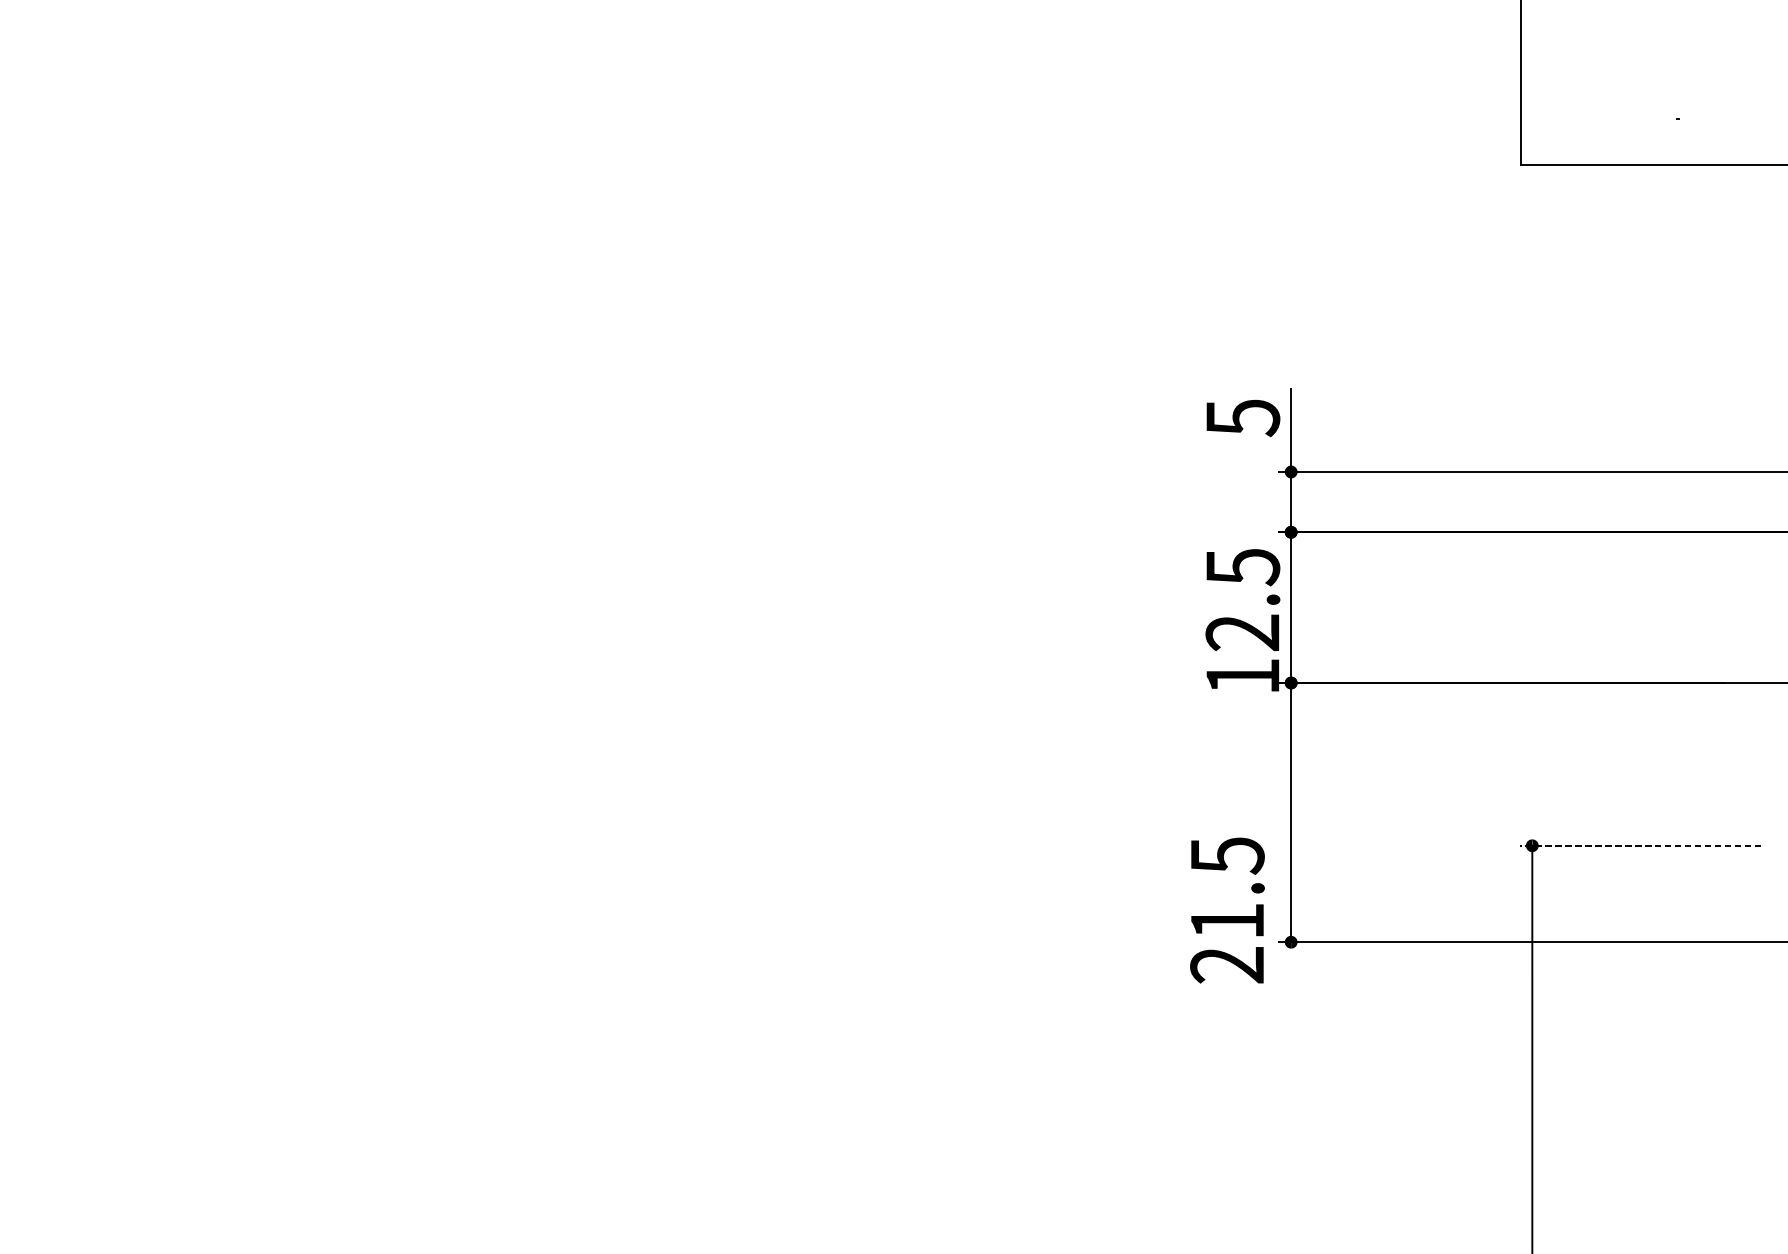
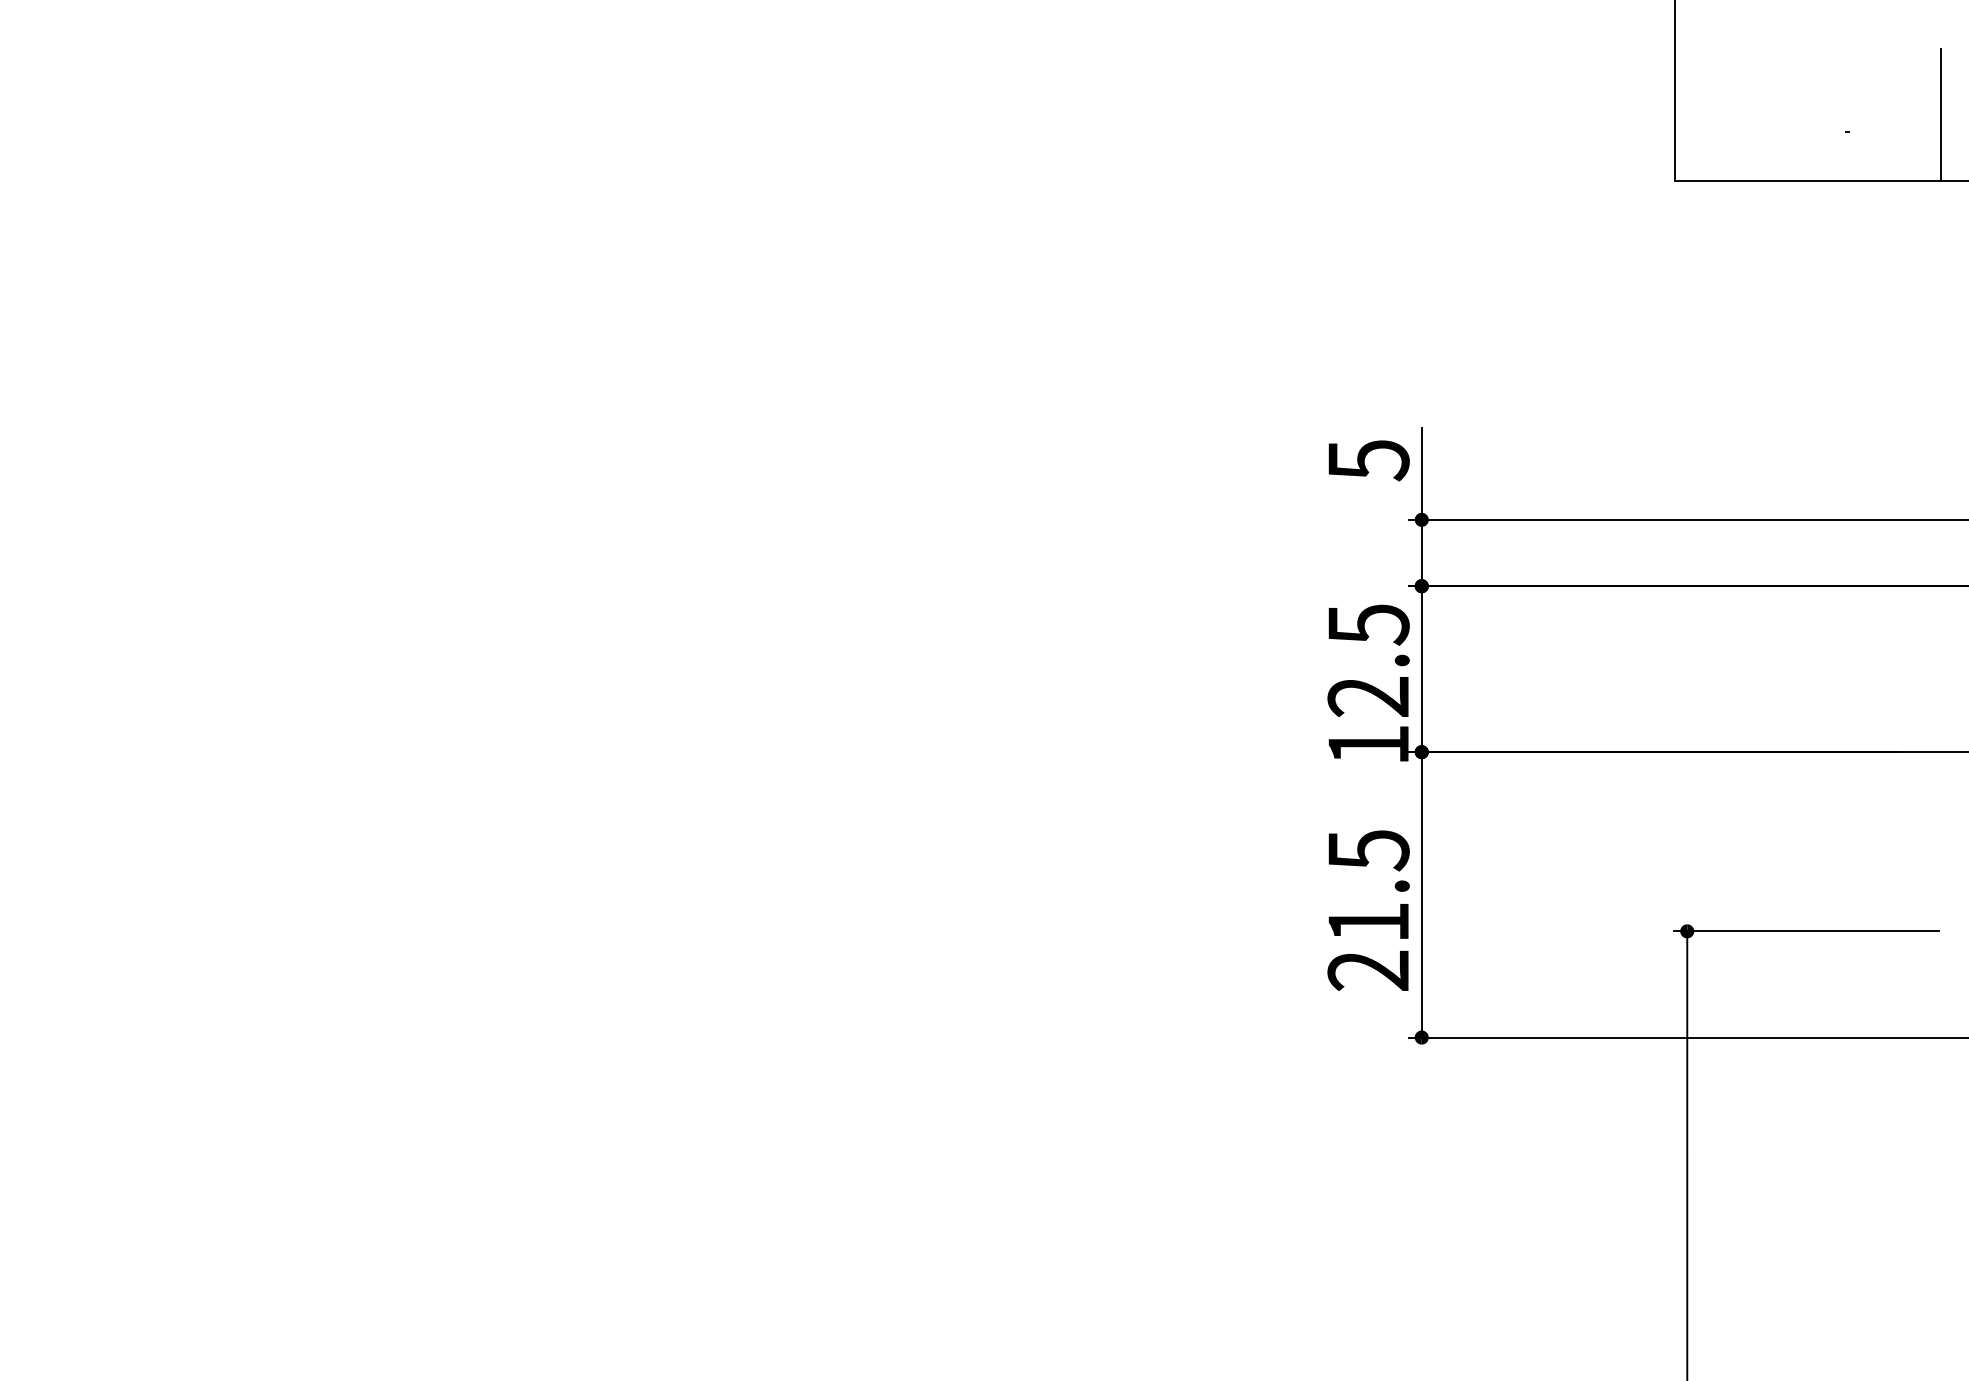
line: (1762, 103) -> (1940, 114), added
line: (1640, 845) -> (1806, 931), dashed -> solid
text: (1227, 910) -> (1368, 910), moved

